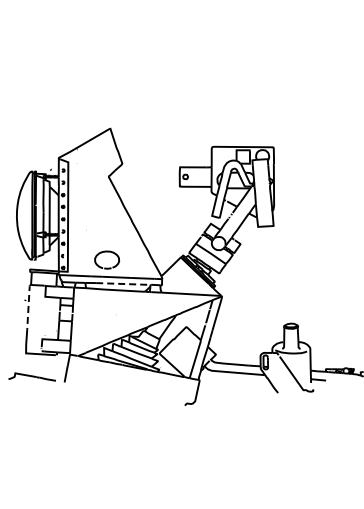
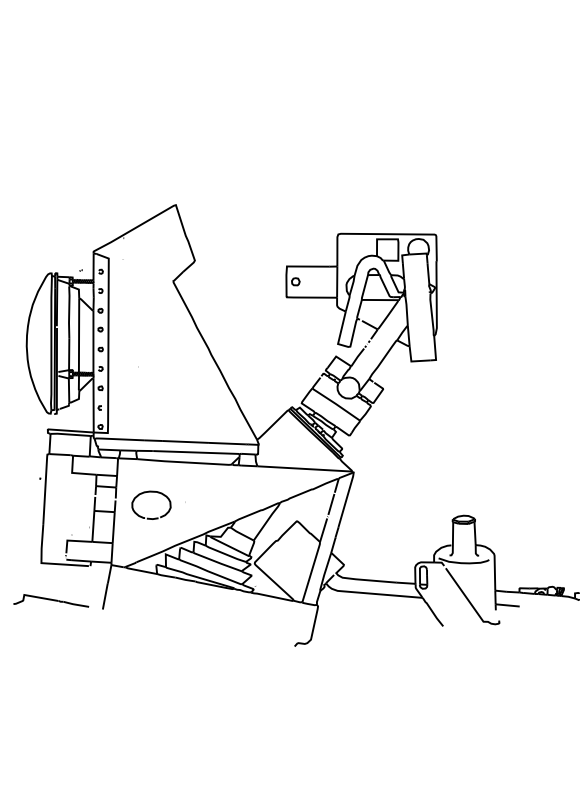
part: (107, 252) -> (152, 493), moved
line: (123, 284) -> (196, 453), dashed -> solid
line: (28, 305) -> (45, 486), dashed -> solid

